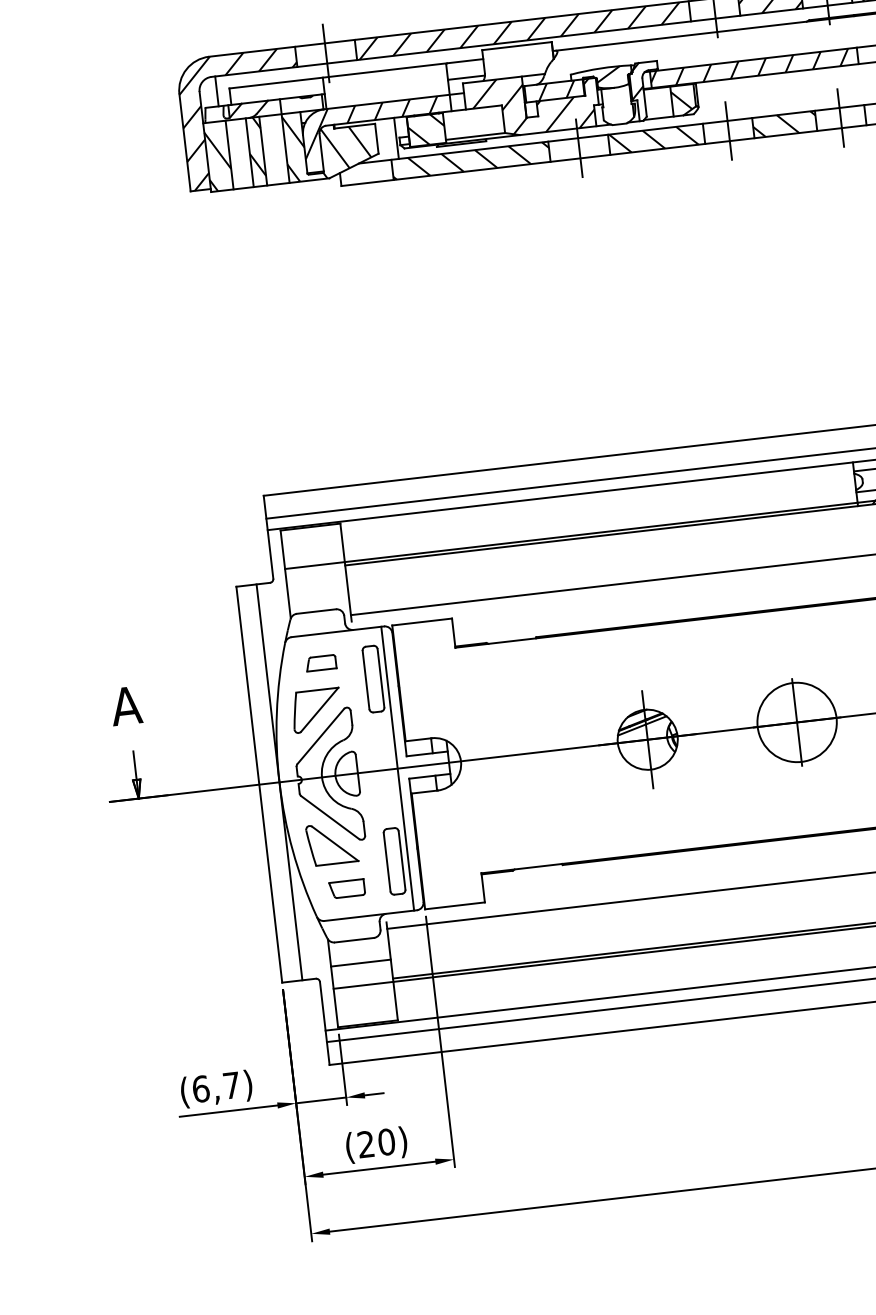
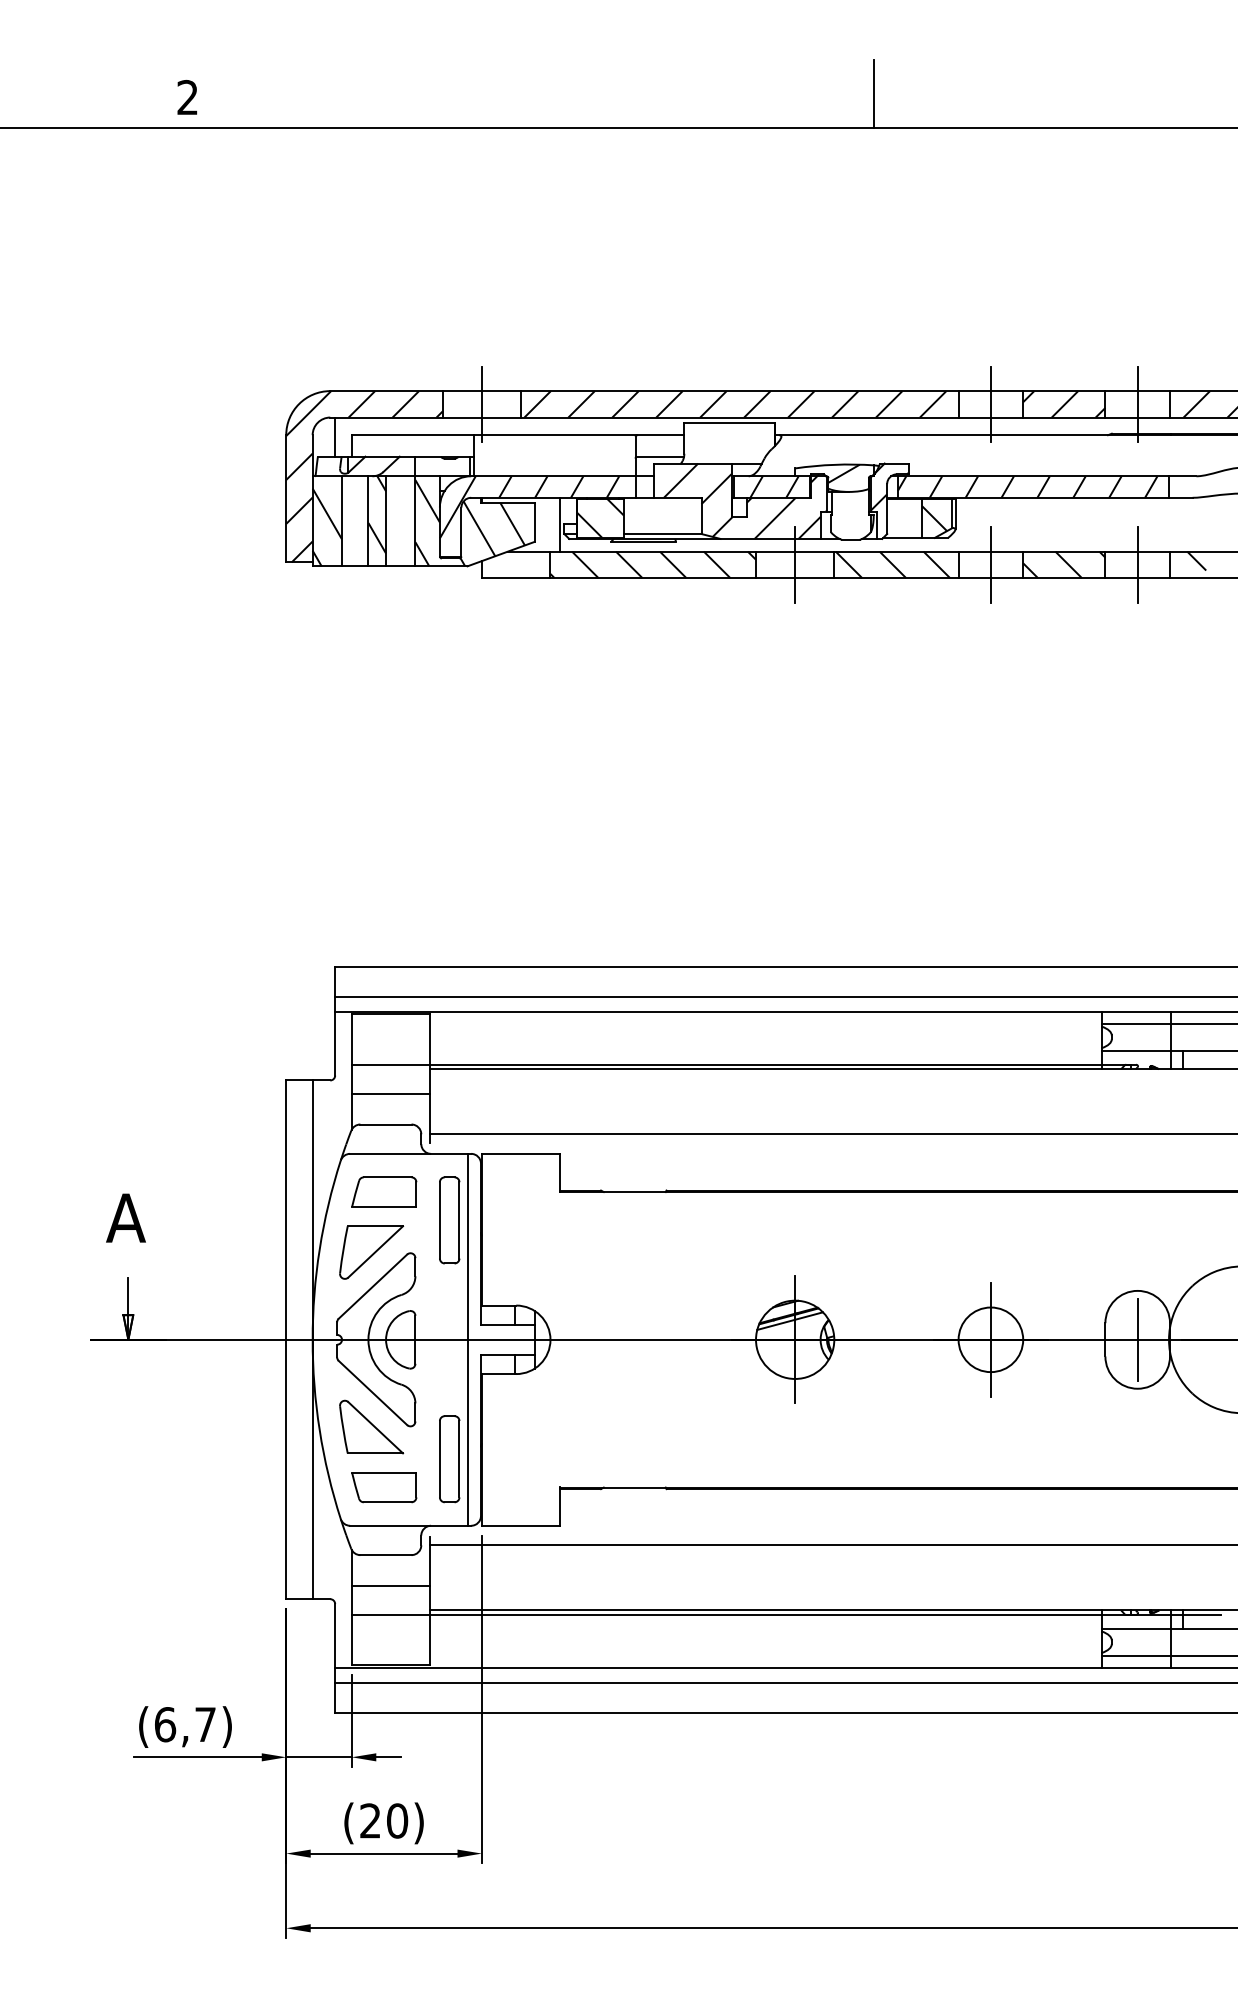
line: (317, 587) -> (390, 1093), added
part: (321, 662) -> (384, 1191), size x1.67
circle: (796, 722) -> (990, 1339), size x0.62
part: (347, 888) -> (384, 1487), size x1.43

